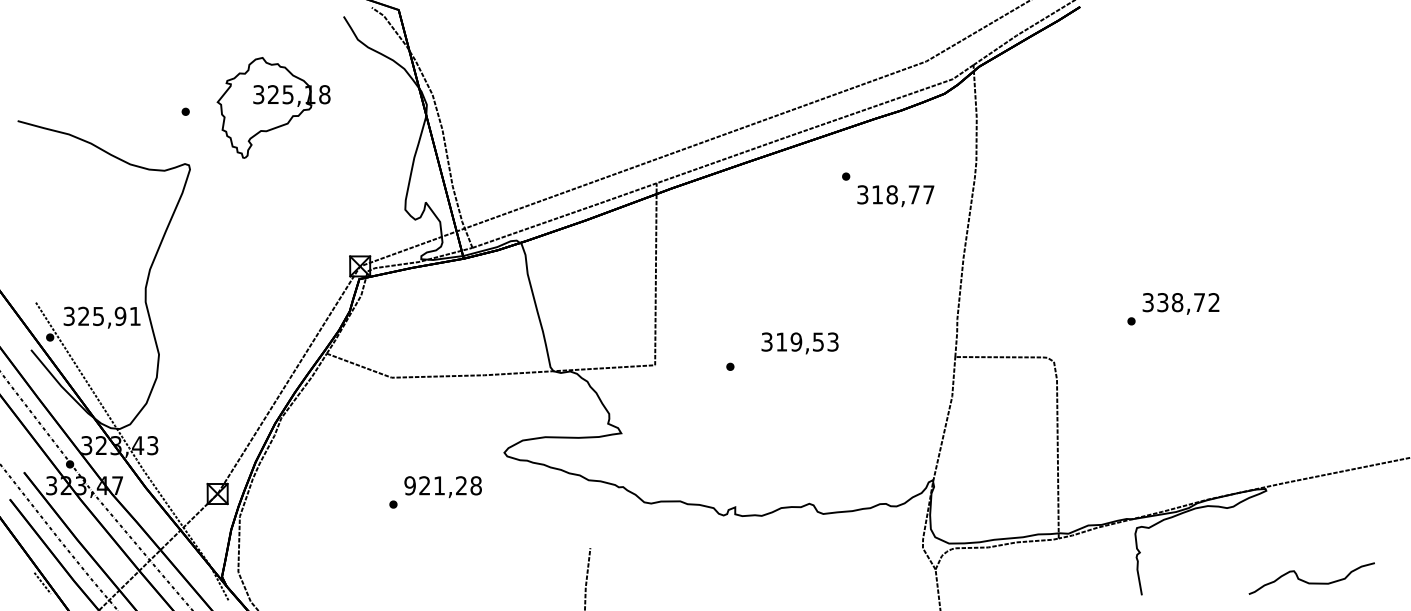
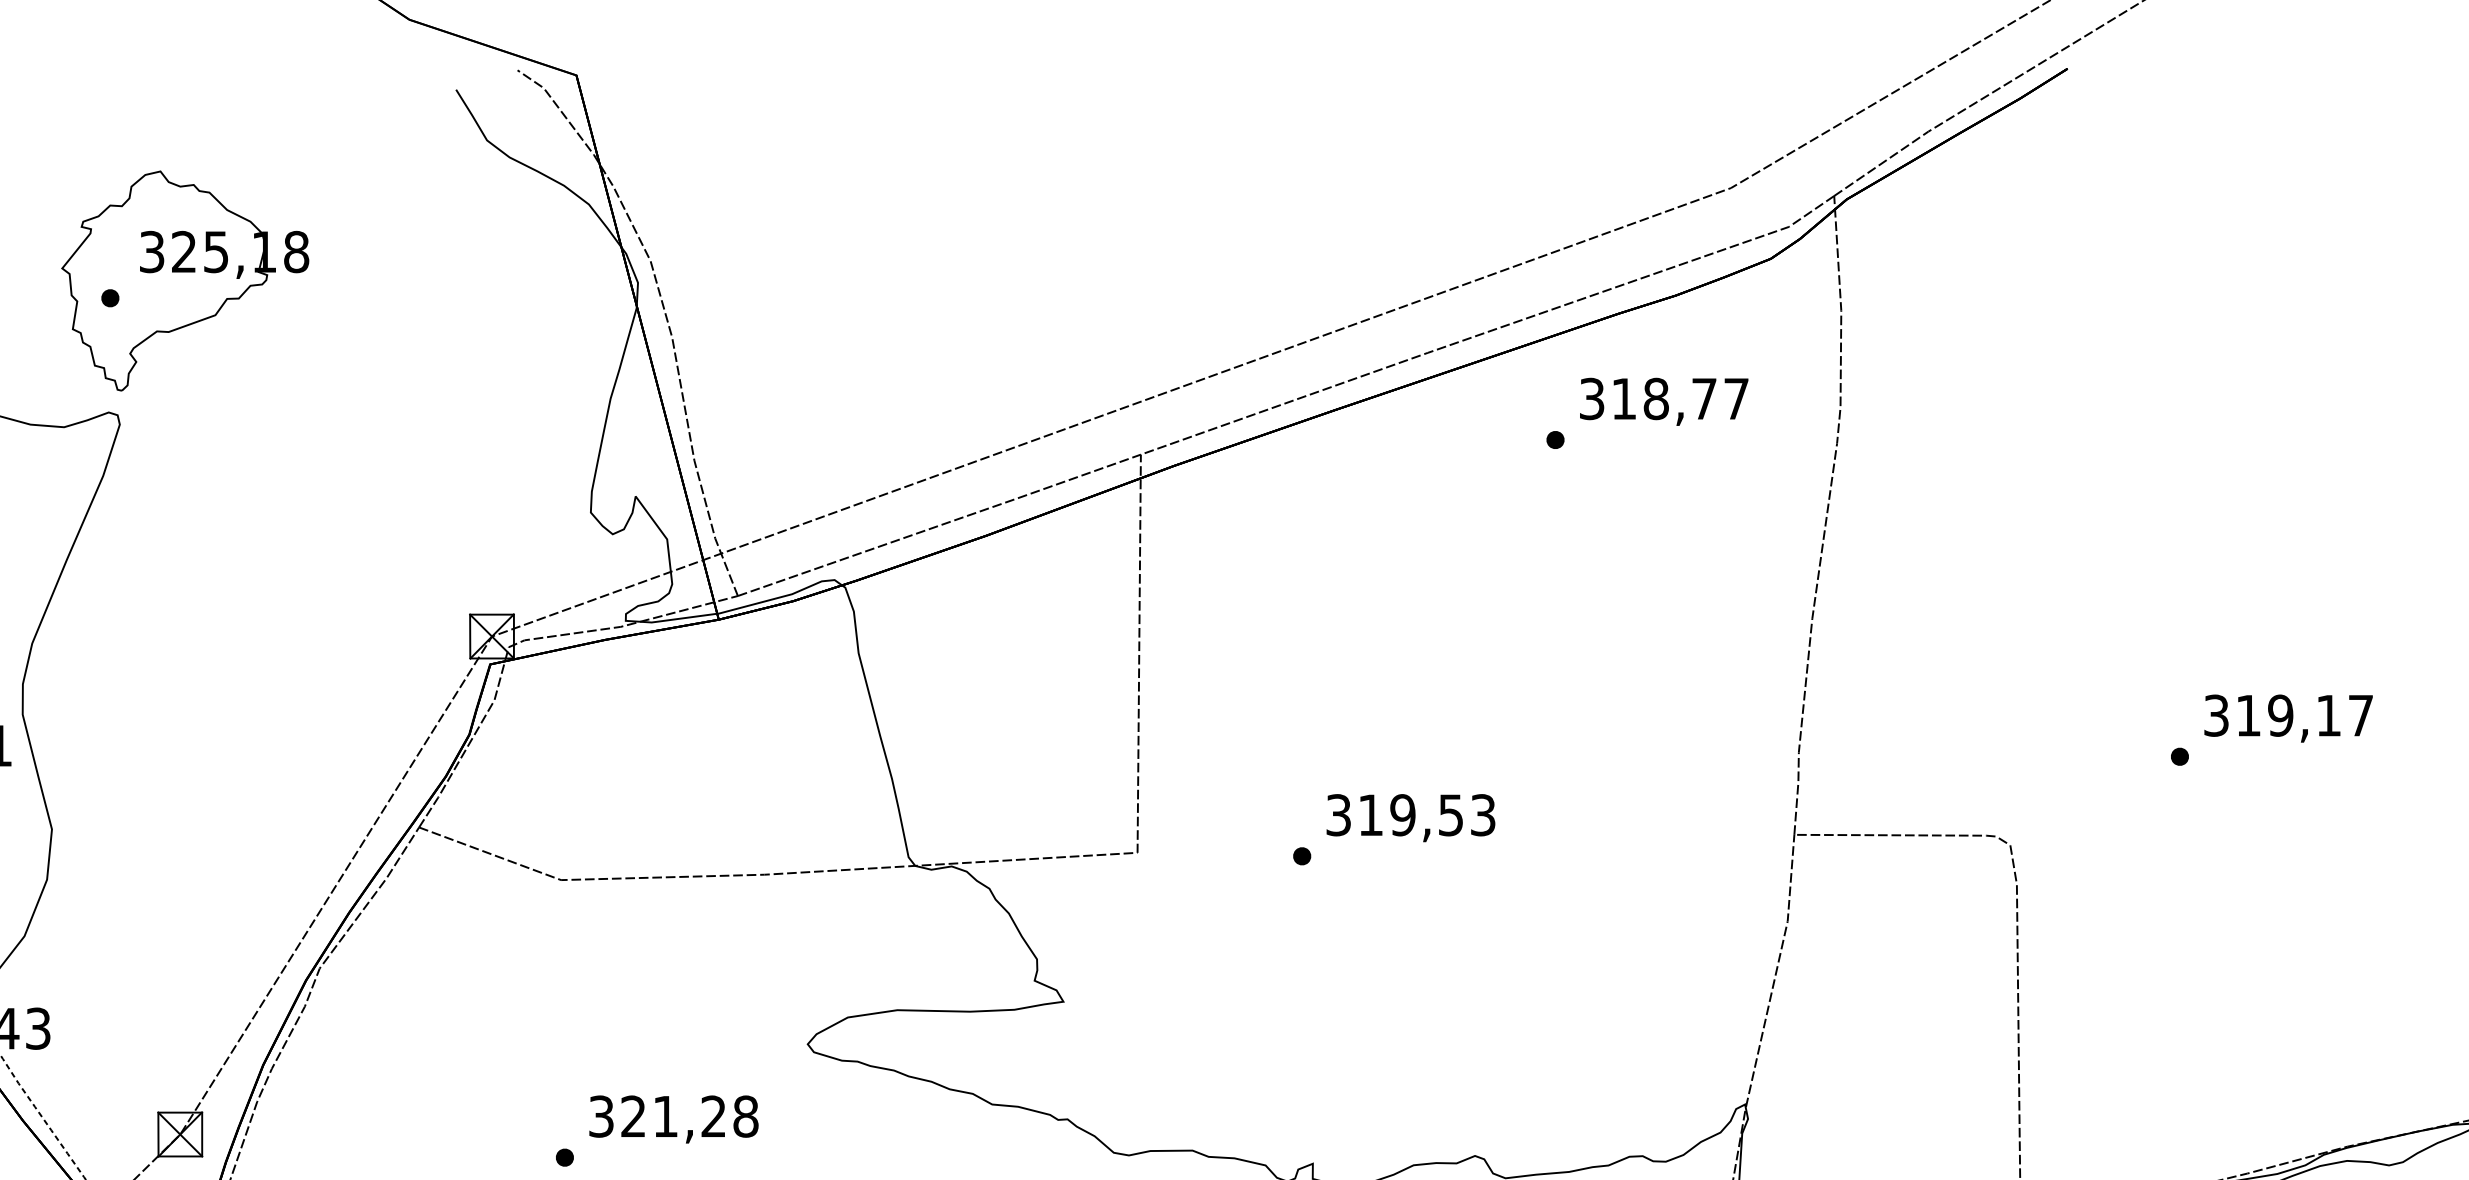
part: (273, 107) -> (184, 280), moved
text: (895, 196) -> (1663, 402), moved
text: (1188, 302) -> (2304, 715), 338,72 -> 319,17
text: (799, 343) -> (1409, 818), moved
text: (409, 485) -> (600, 1115), 921,28 -> 321,28

